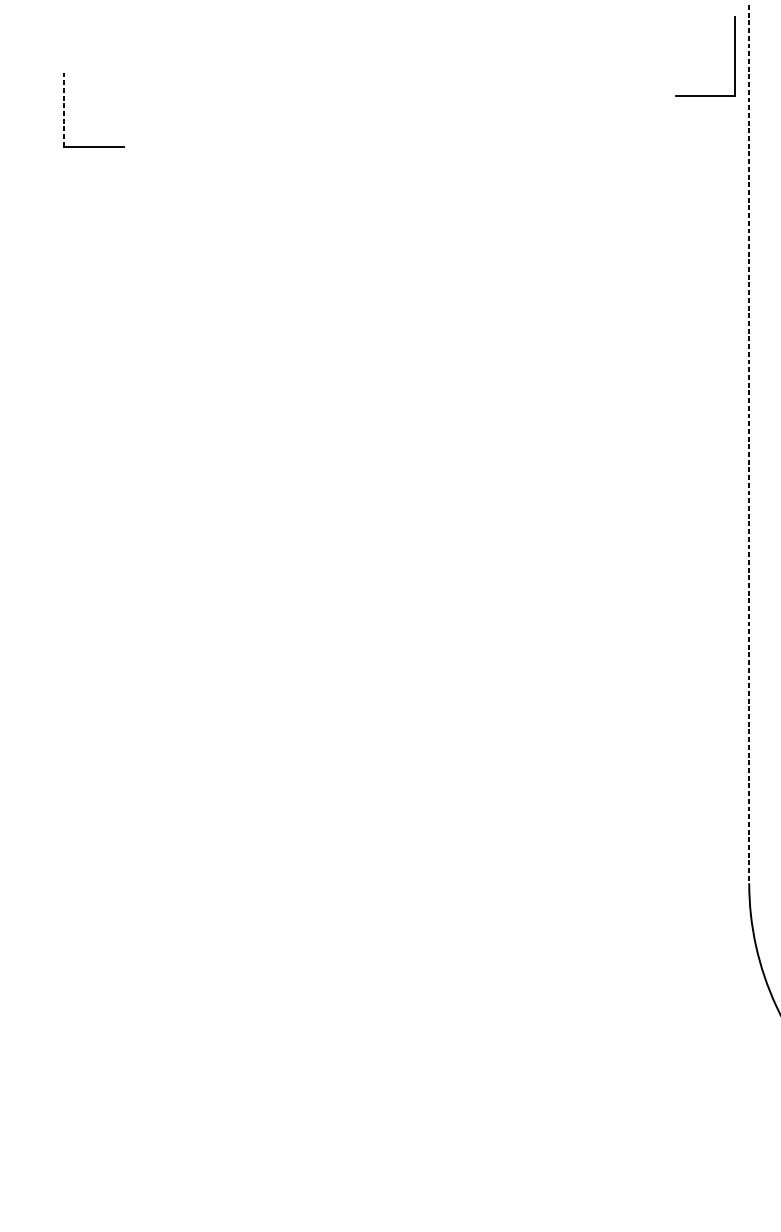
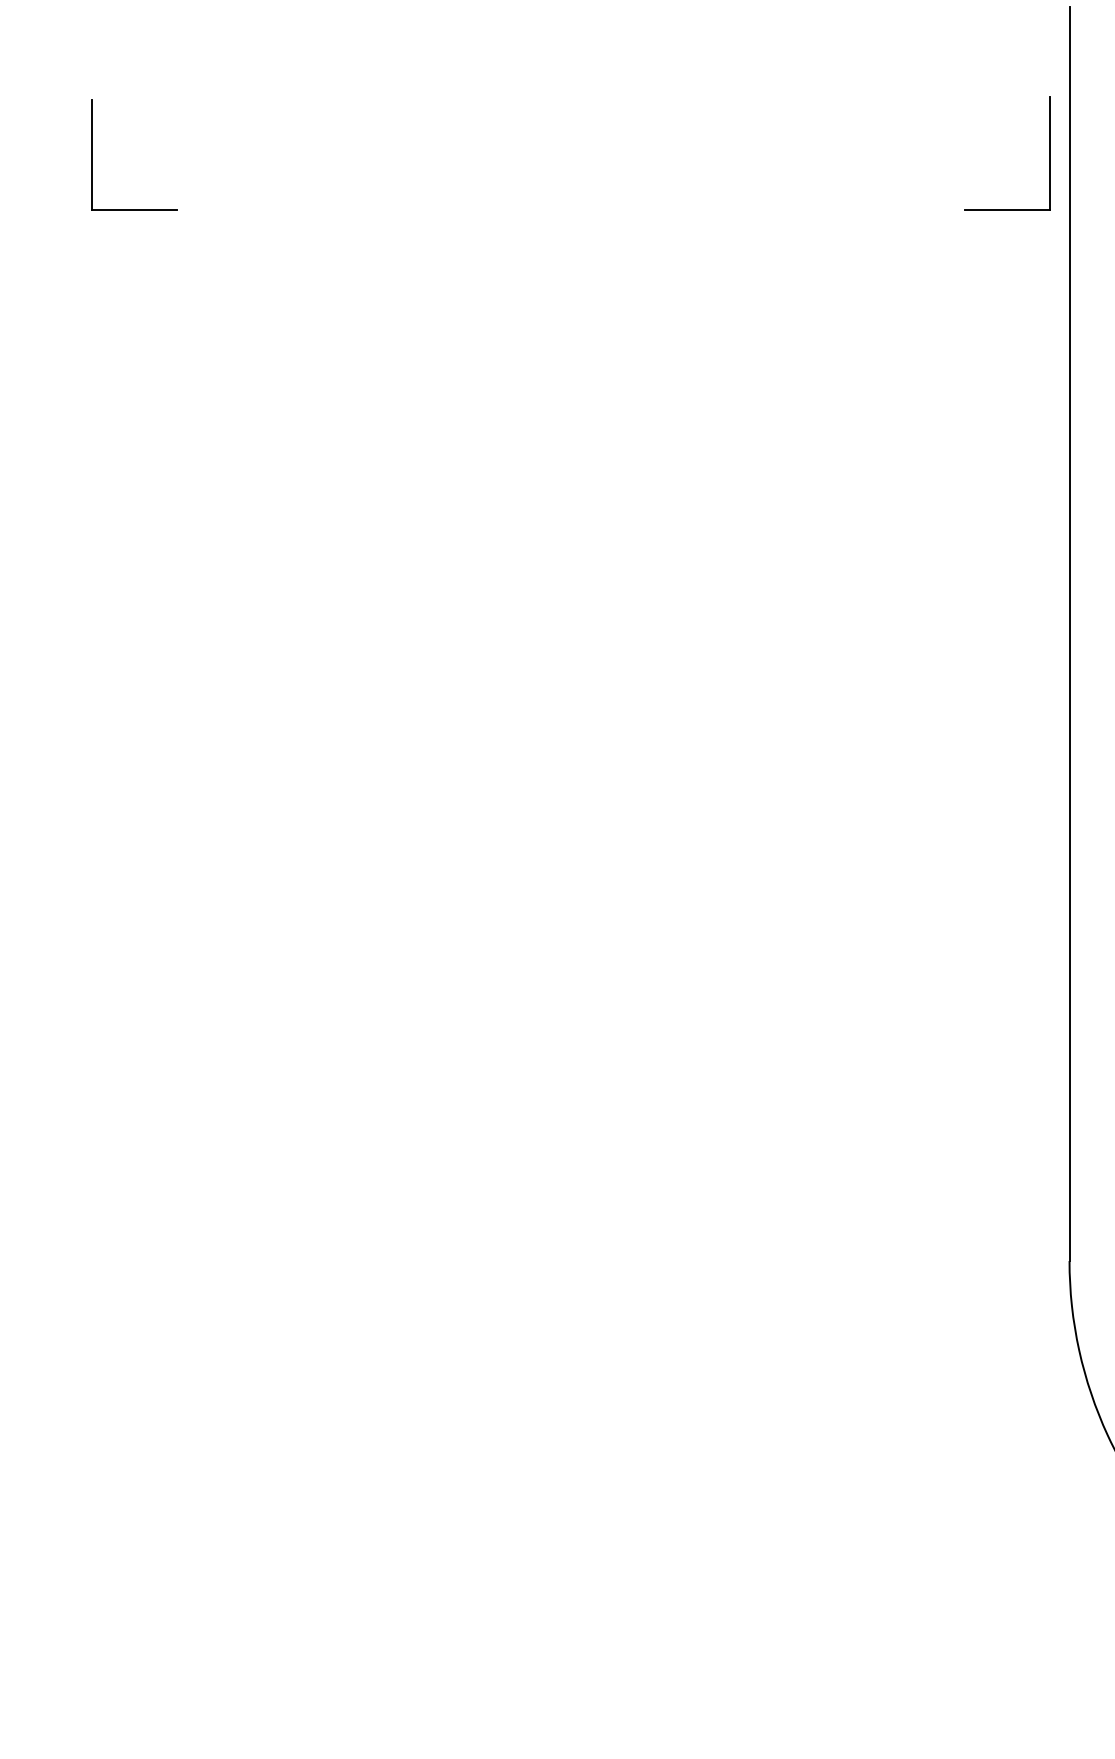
part: (735, 56) -> (1049, 153), moved
line: (64, 108) -> (91, 154), dashed -> solid
line: (749, 444) -> (1069, 634), dashed -> solid

